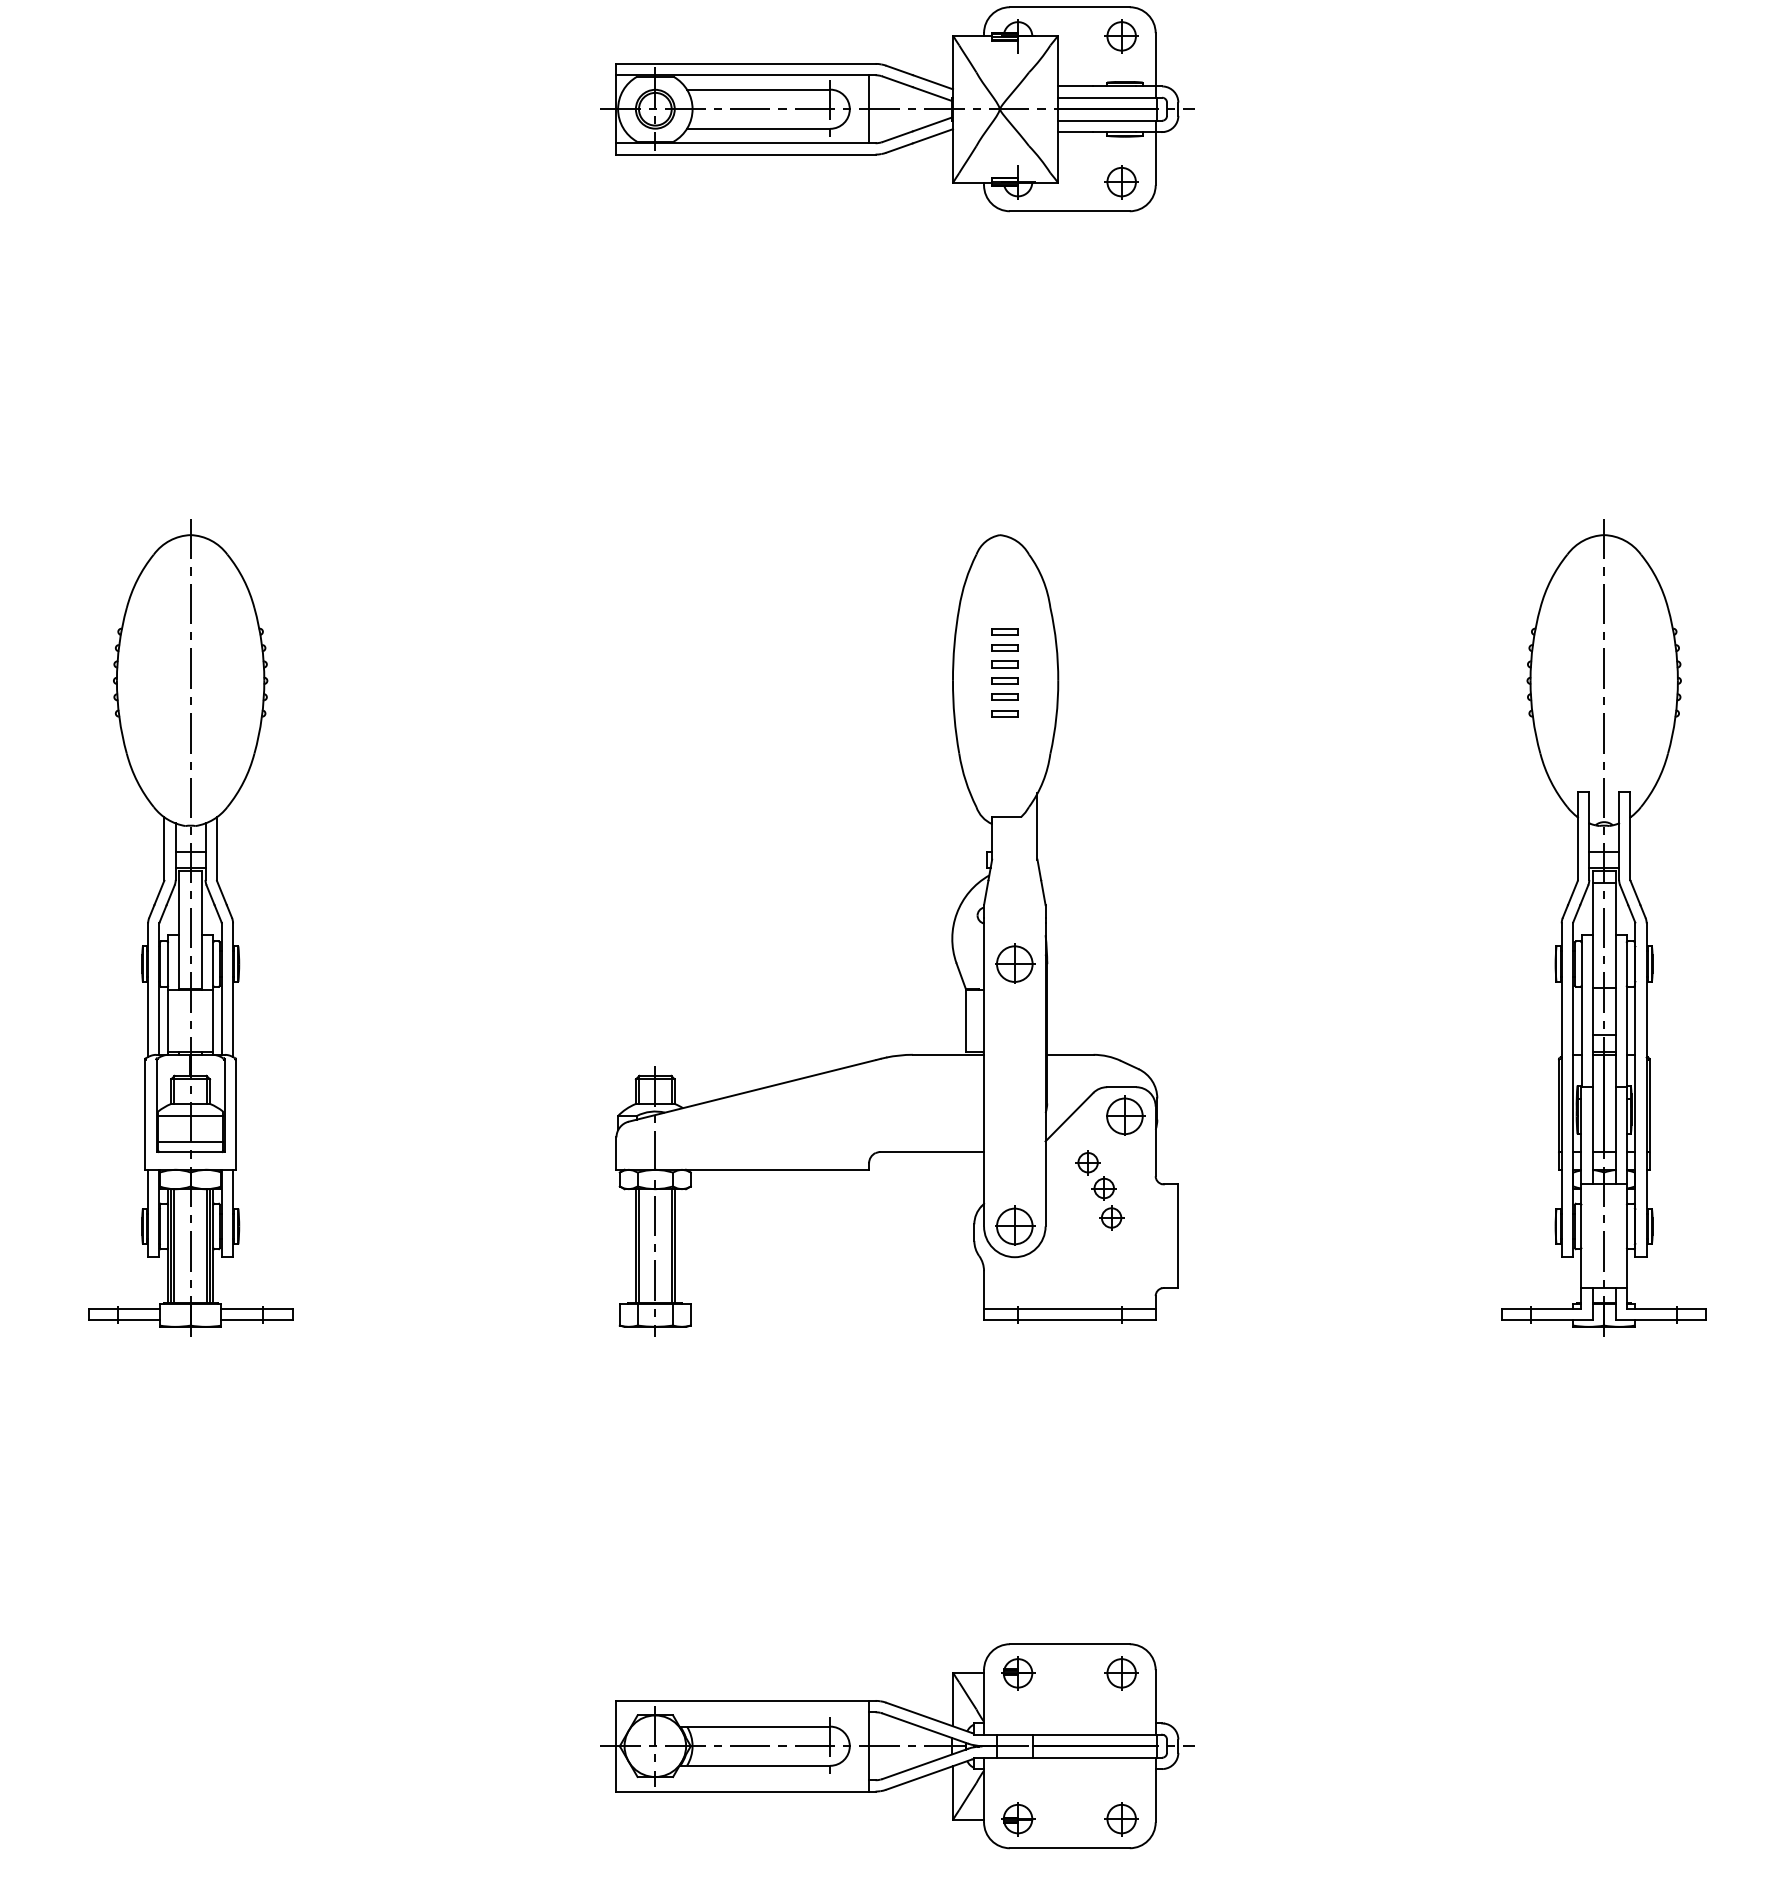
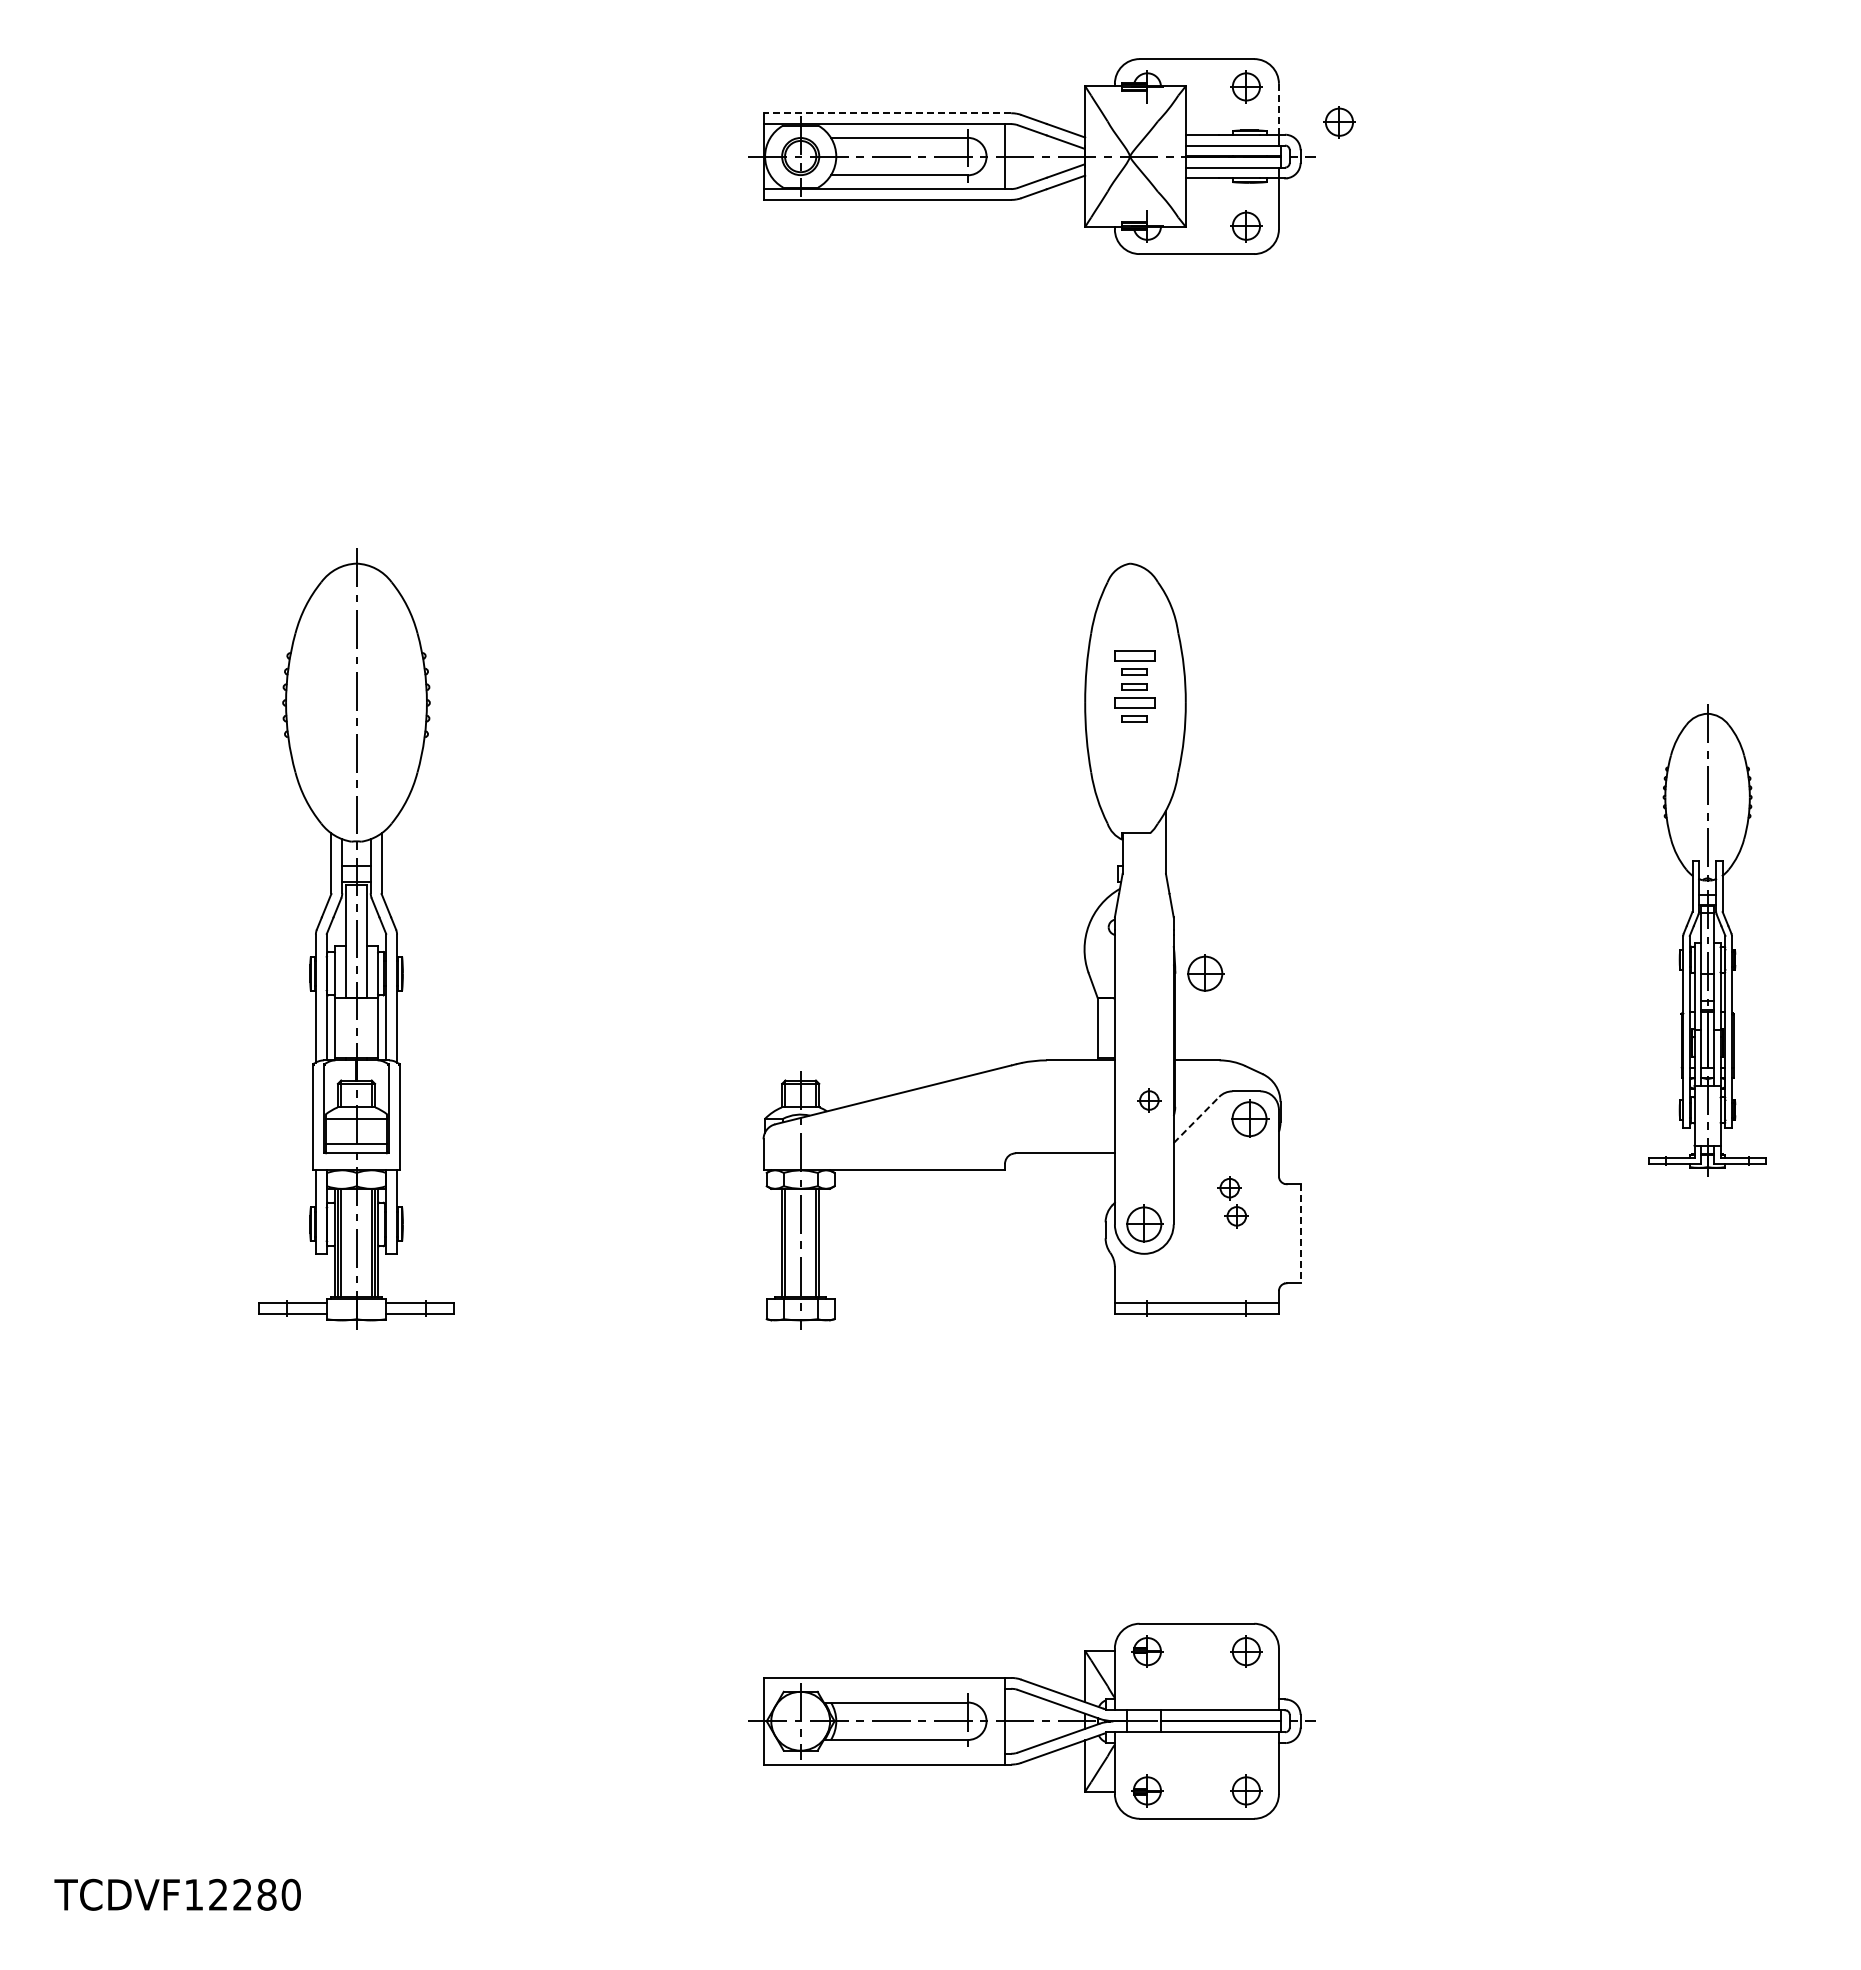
line: (1155, 59) -> (1278, 109), solid -> dashed
line: (746, 64) -> (887, 113), solid -> dashed
part: (1219, 73) -> (1339, 122), added
part: (1004, 631) -> (1134, 655), size x1.6
part: (1004, 680) -> (1134, 702), size x1.6
part: (1004, 712) -> (1134, 733), removed
part: (1604, 927) -> (1707, 938), size x0.6
part: (1015, 962) -> (1205, 972), moved
line: (1069, 1116) -> (1196, 1119), solid -> dashed
part: (1088, 1162) -> (1149, 1100), moved
line: (1178, 1235) -> (1300, 1233), solid -> dashed

